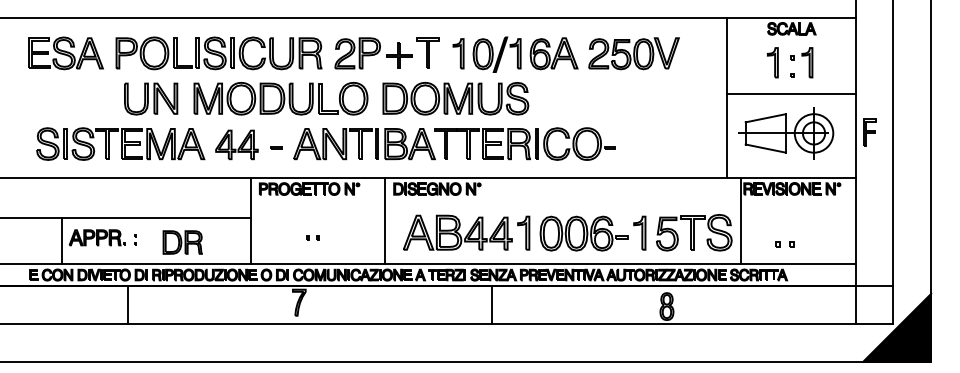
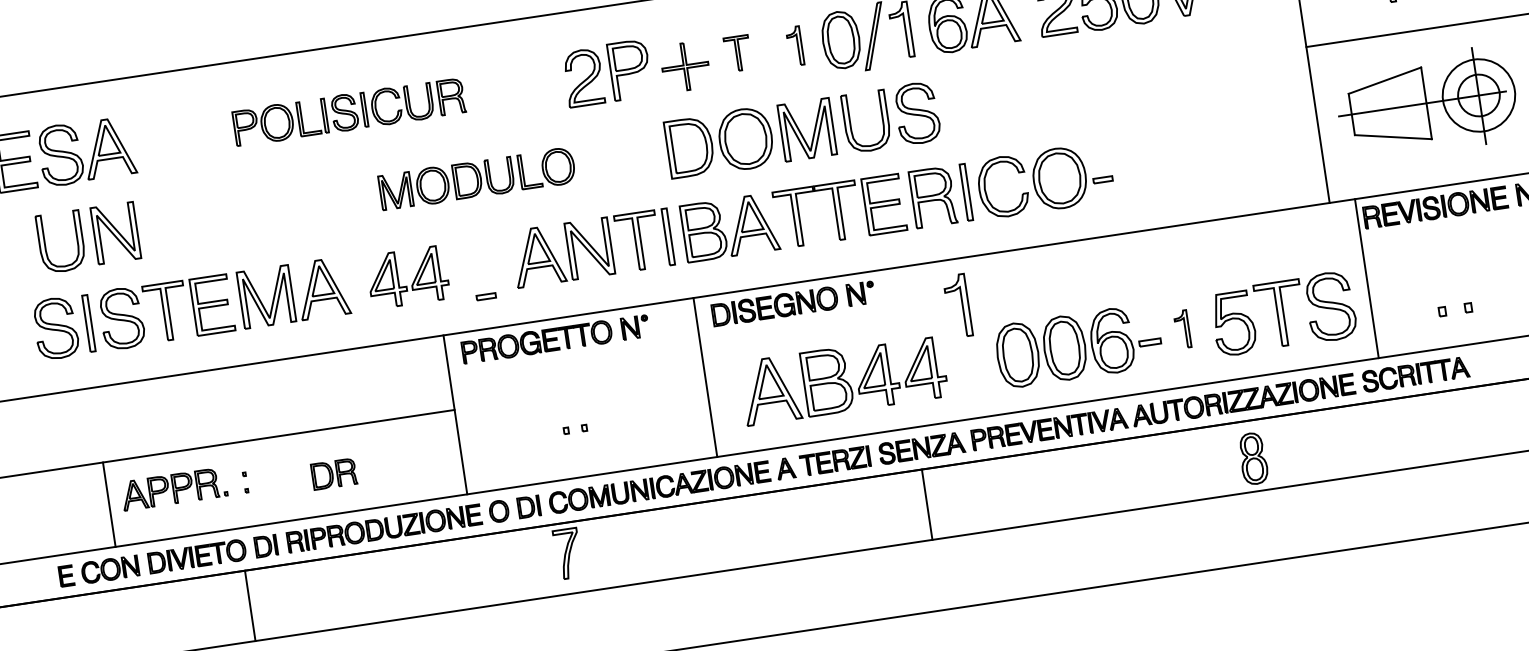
part: (427, 52) -> (737, 52), size x0.6
part: (218, 53) -> (348, 112), size x0.6
part: (458, 53) -> (794, 45), size x0.7
part: (151, 98) -> (89, 236), moved
part: (280, 98) -> (476, 178), size x0.6
part: (276, 147) -> (485, 295), moved
part: (523, 232) -> (957, 304), moved
part: (639, 232) -> (1181, 328), size x0.6
part: (182, 242) -> (333, 474), size x0.6

